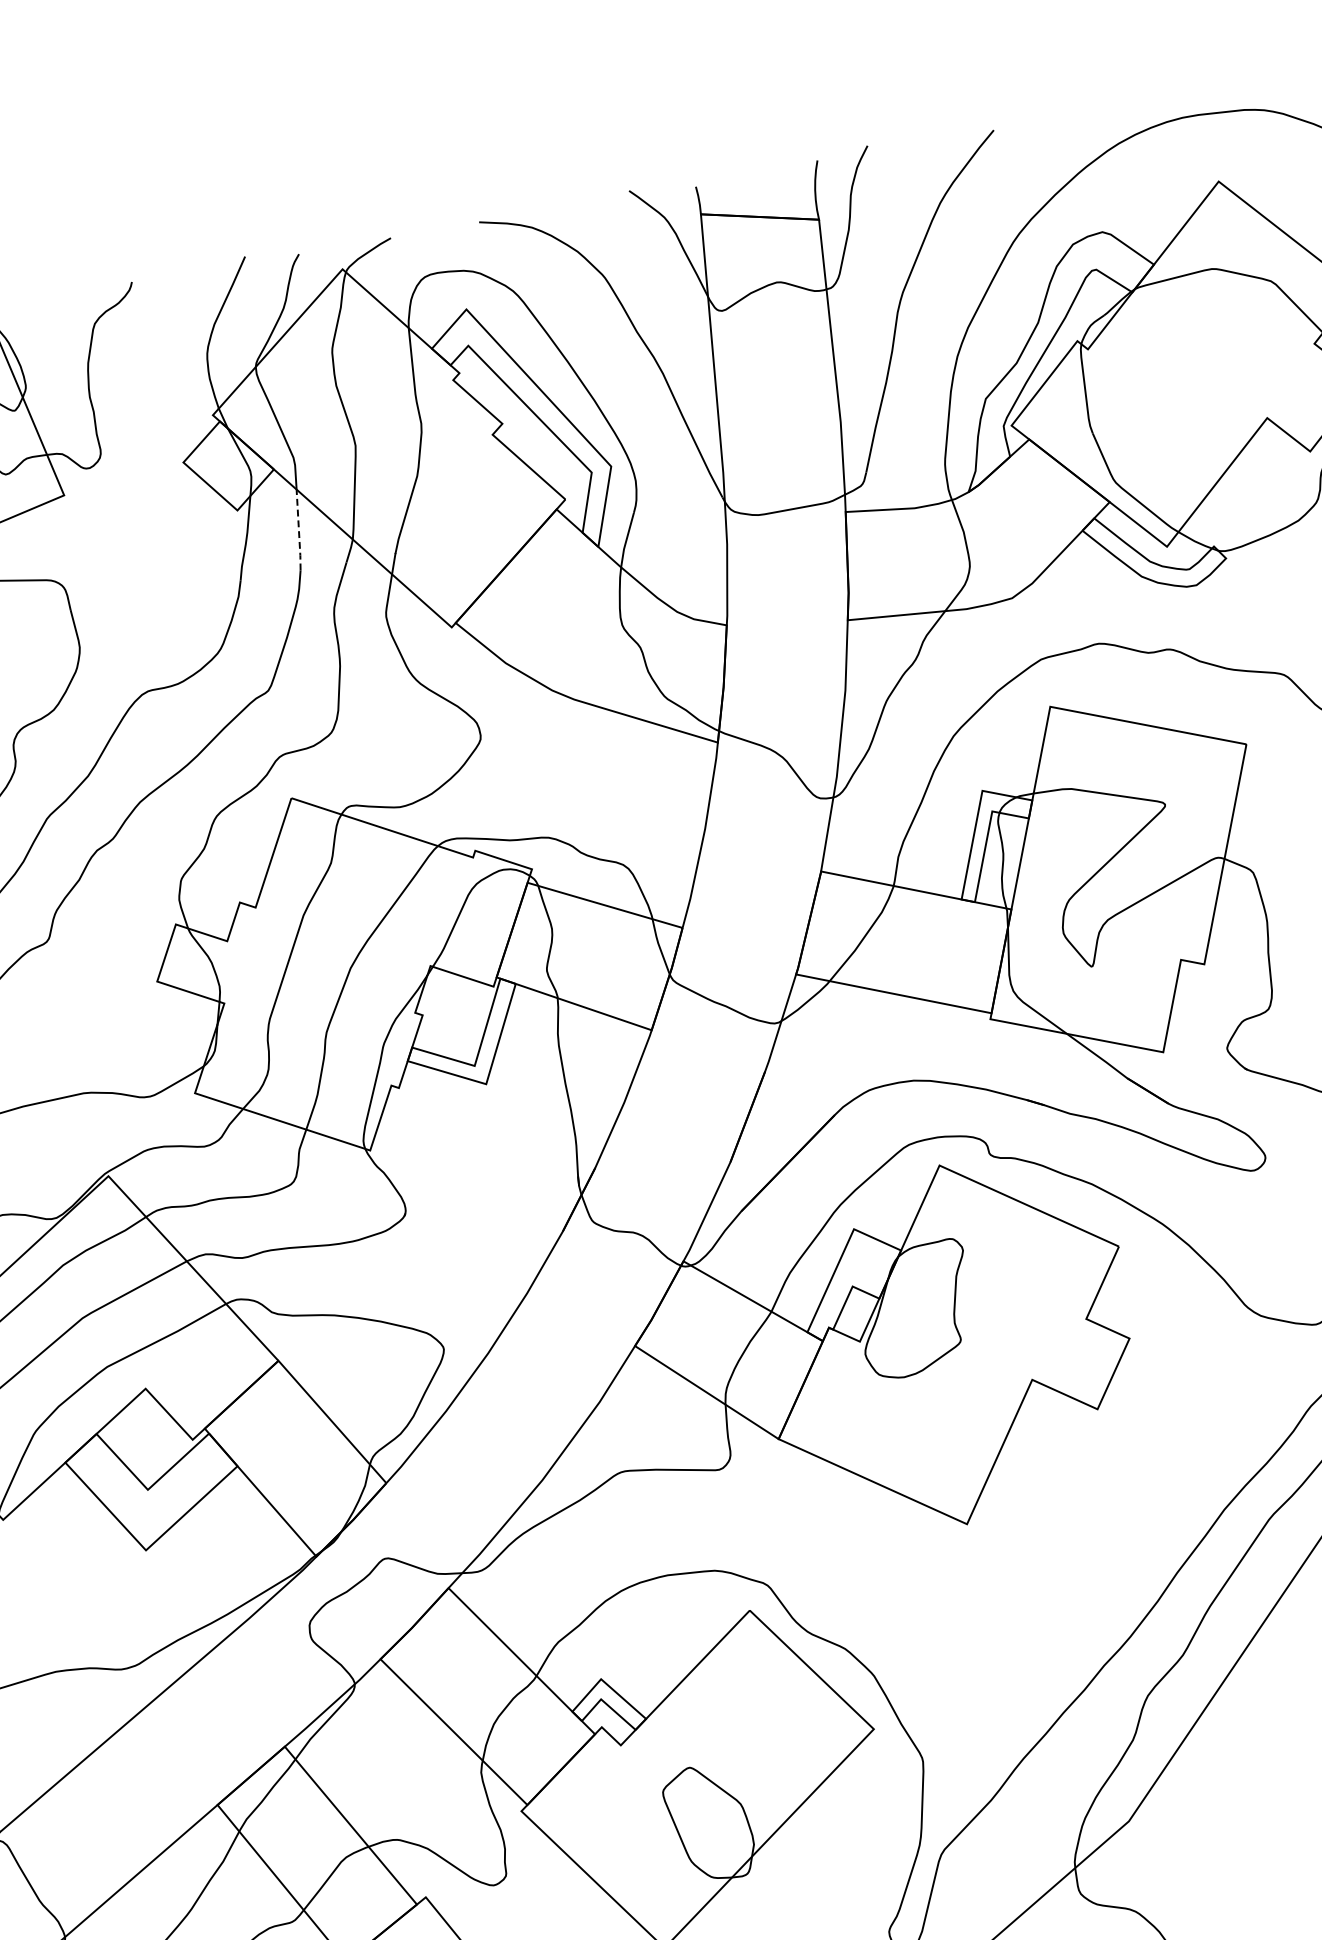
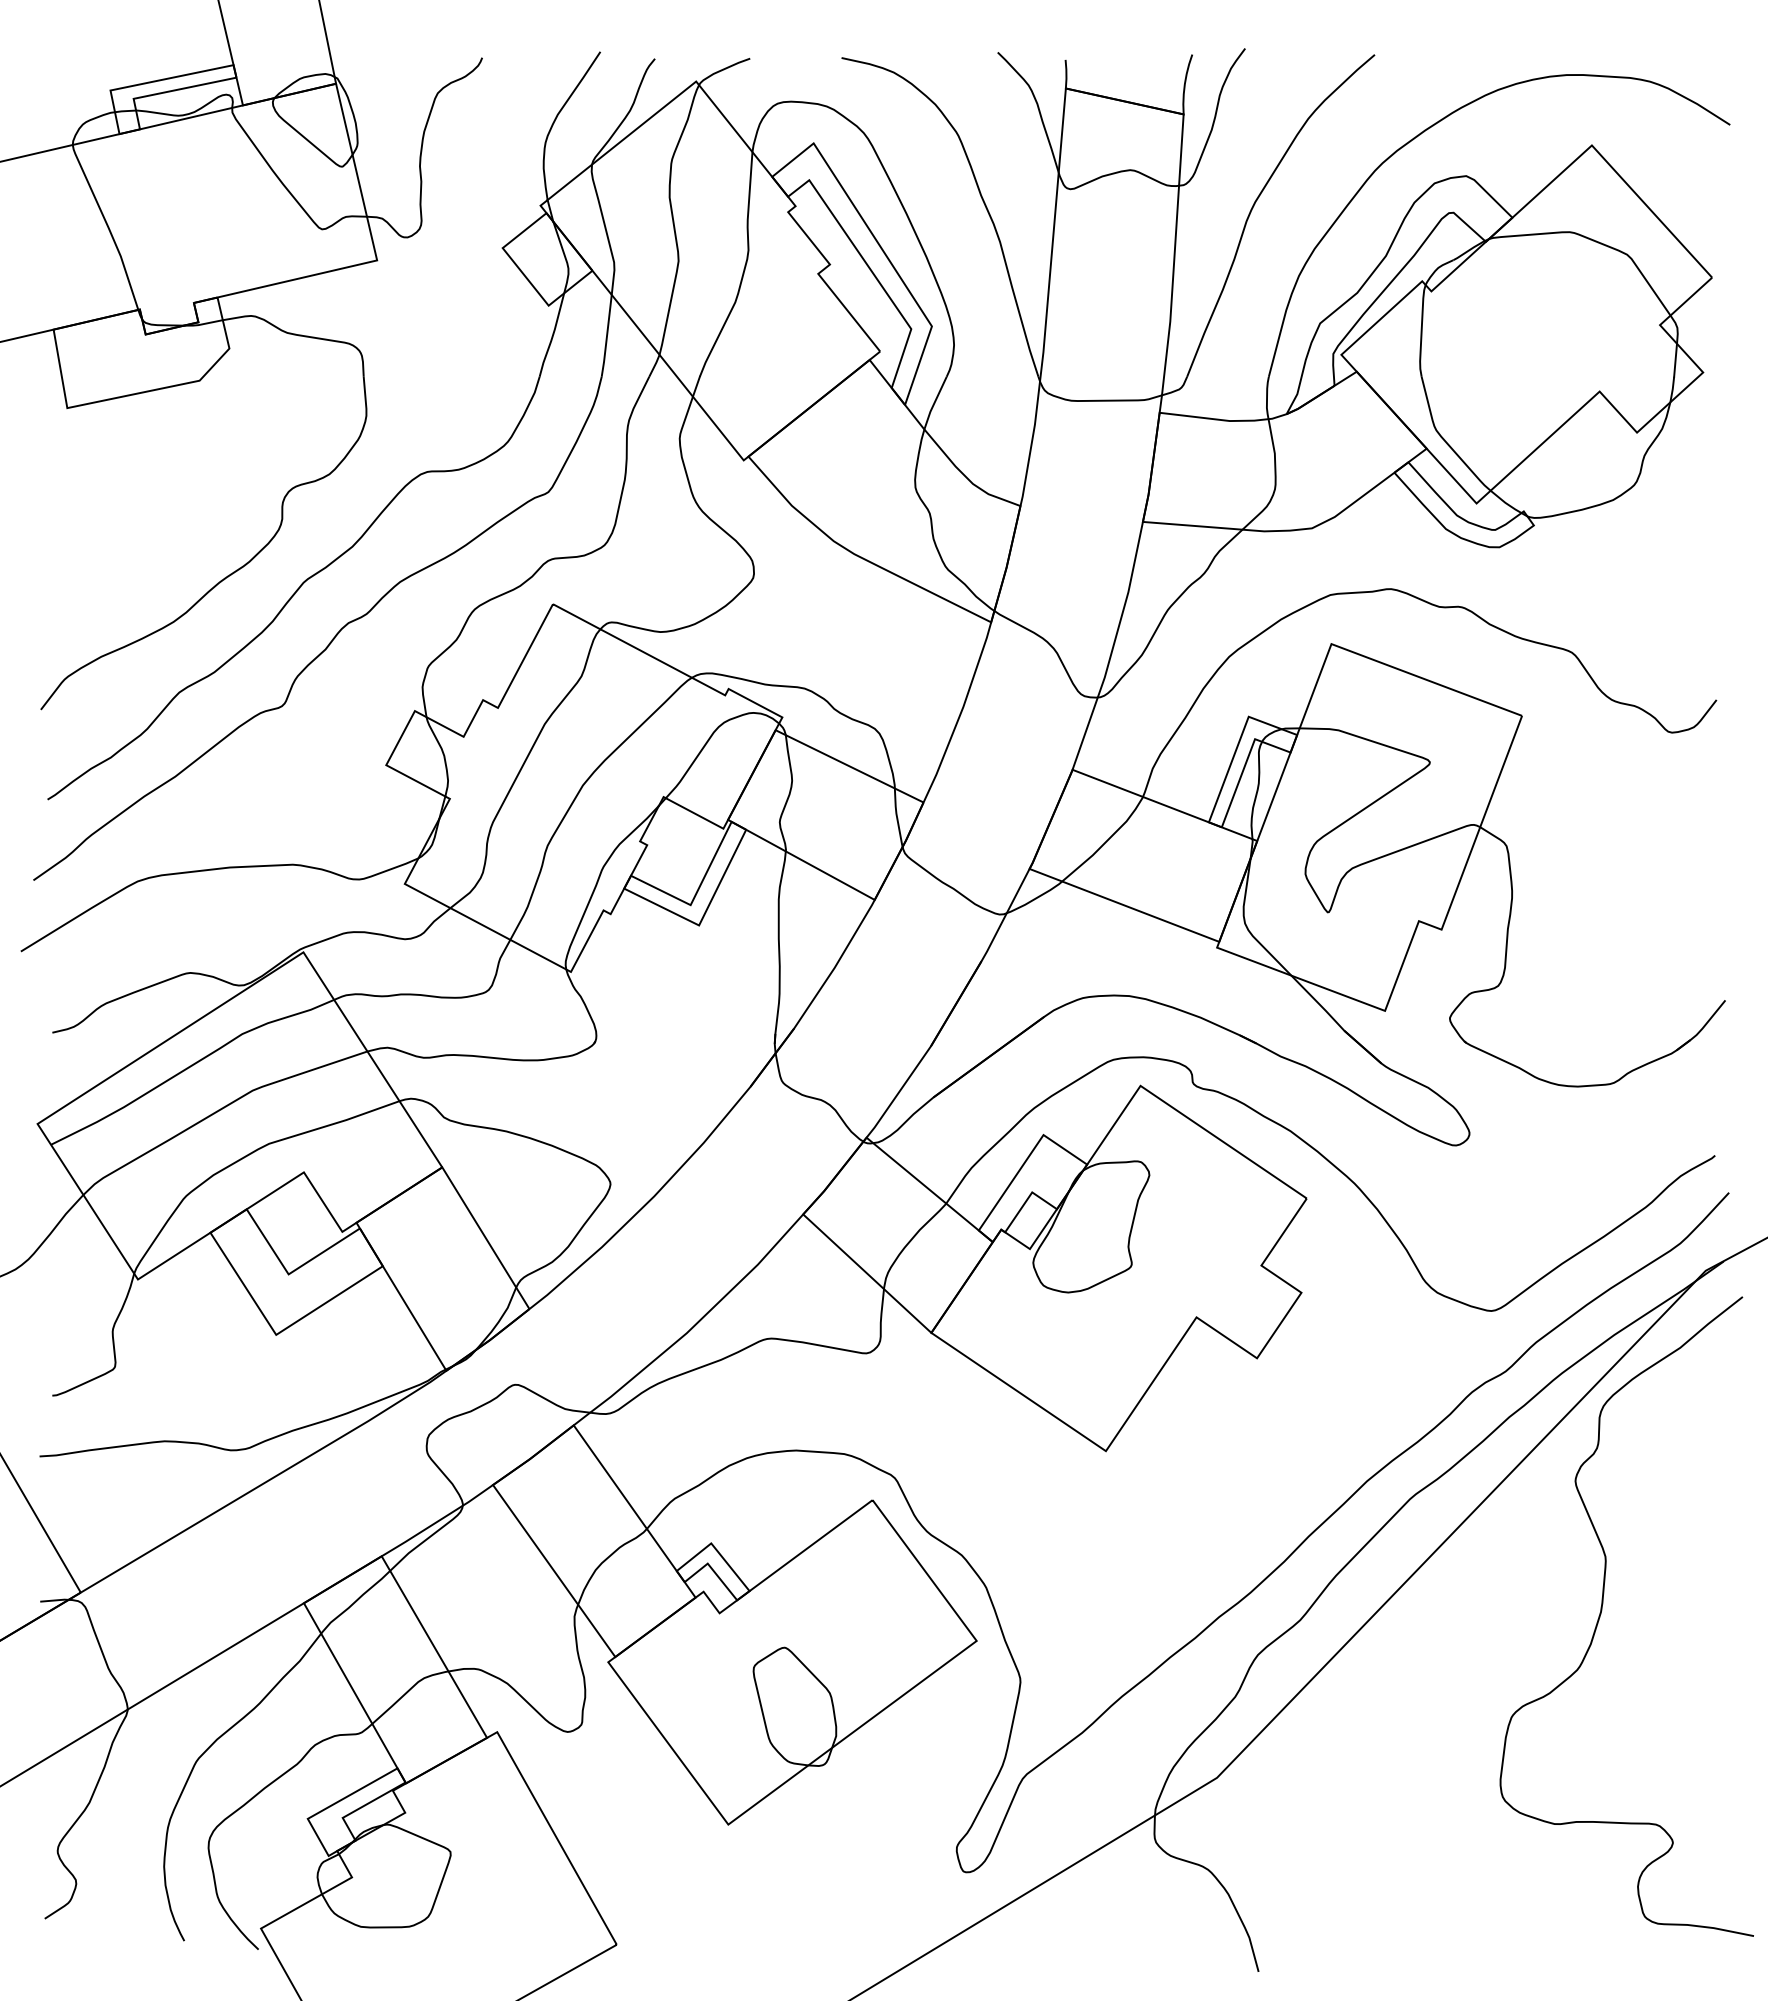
line: (299, 530) -> (607, 336), dashed -> solid

